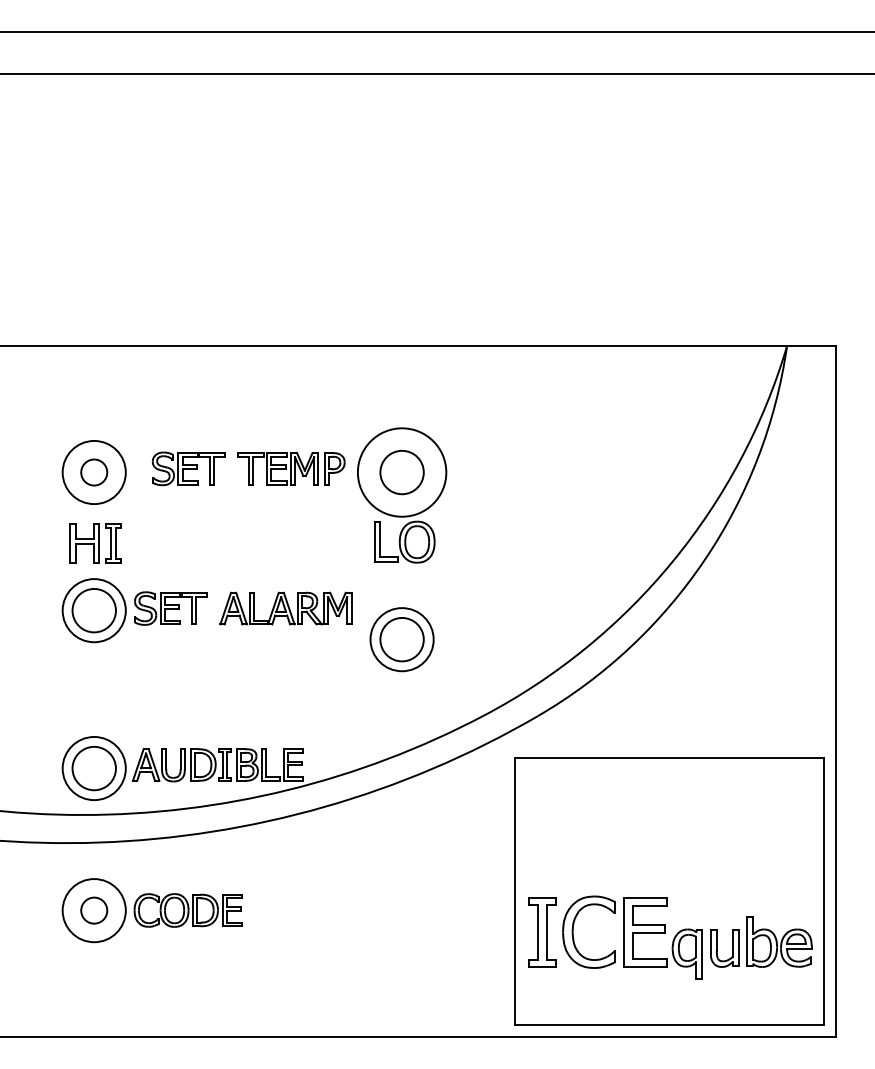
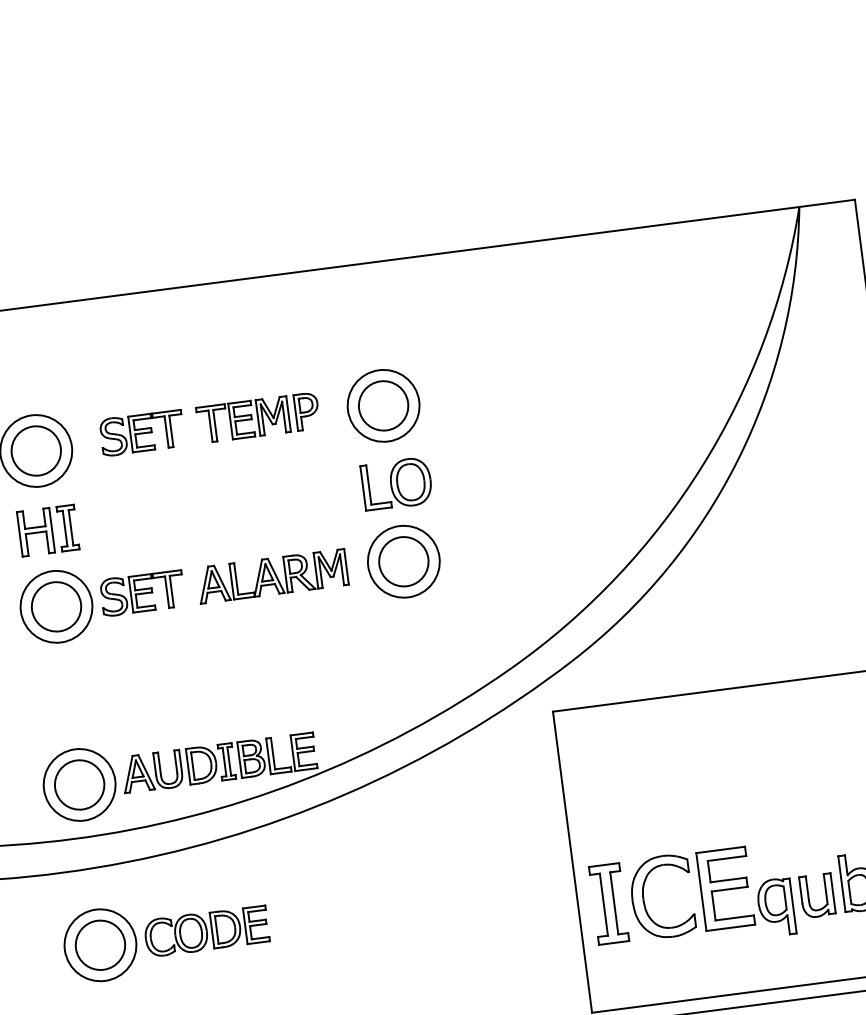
circle: (93, 472) -> (35, 451), size x1.67
circle: (401, 472) -> (382, 405), size x0.71
part: (401, 639) -> (403, 561), moved
circle: (93, 910) -> (99, 945), size x1.67

